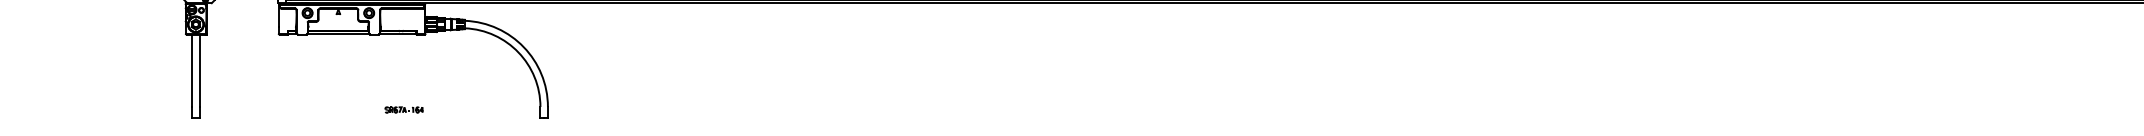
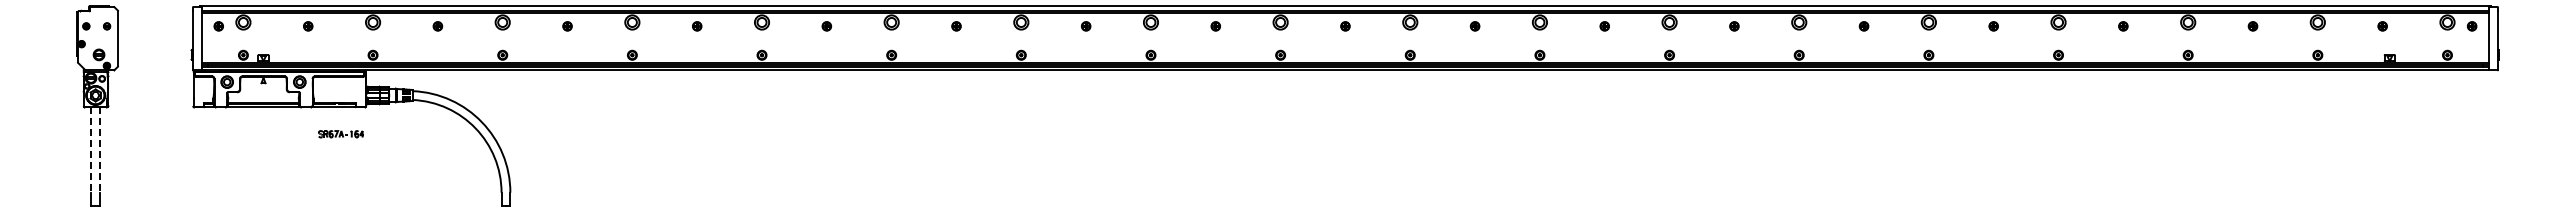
line: (192, 71) -> (91, 150), solid -> dashed
line: (200, 71) -> (100, 150), solid -> dashed
part: (403, 110) -> (340, 134), moved

